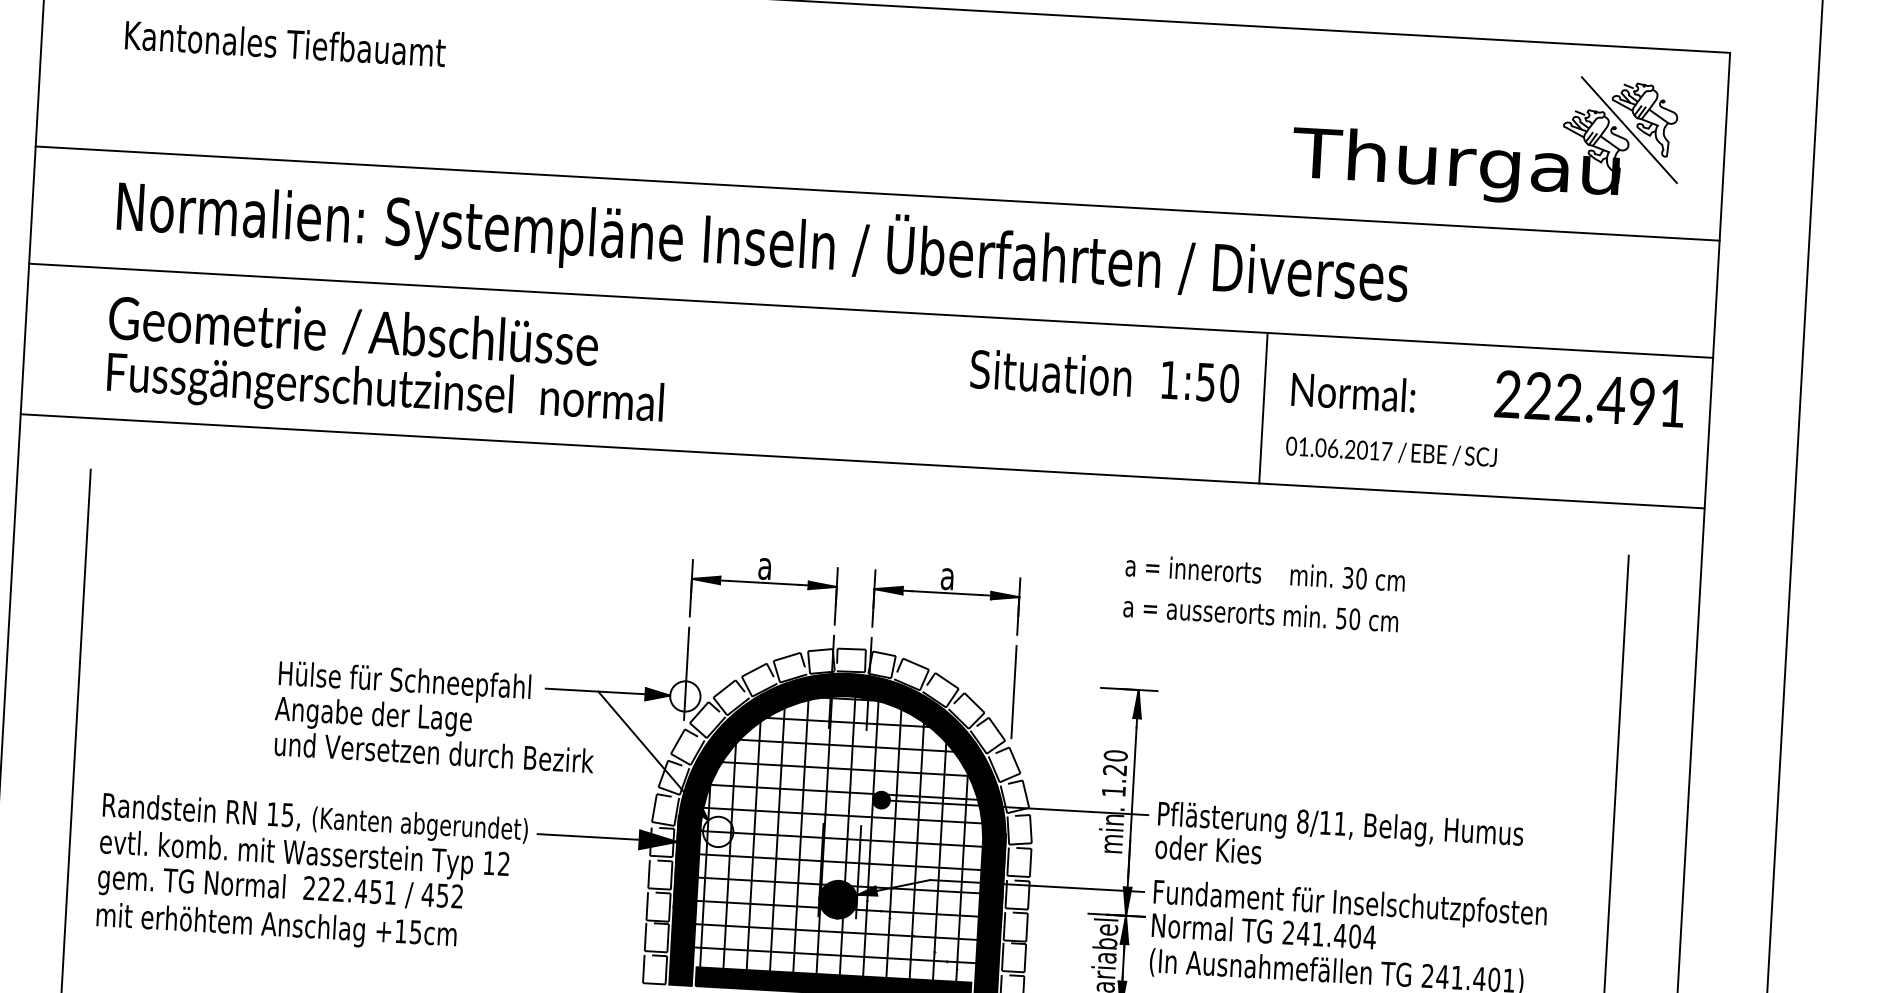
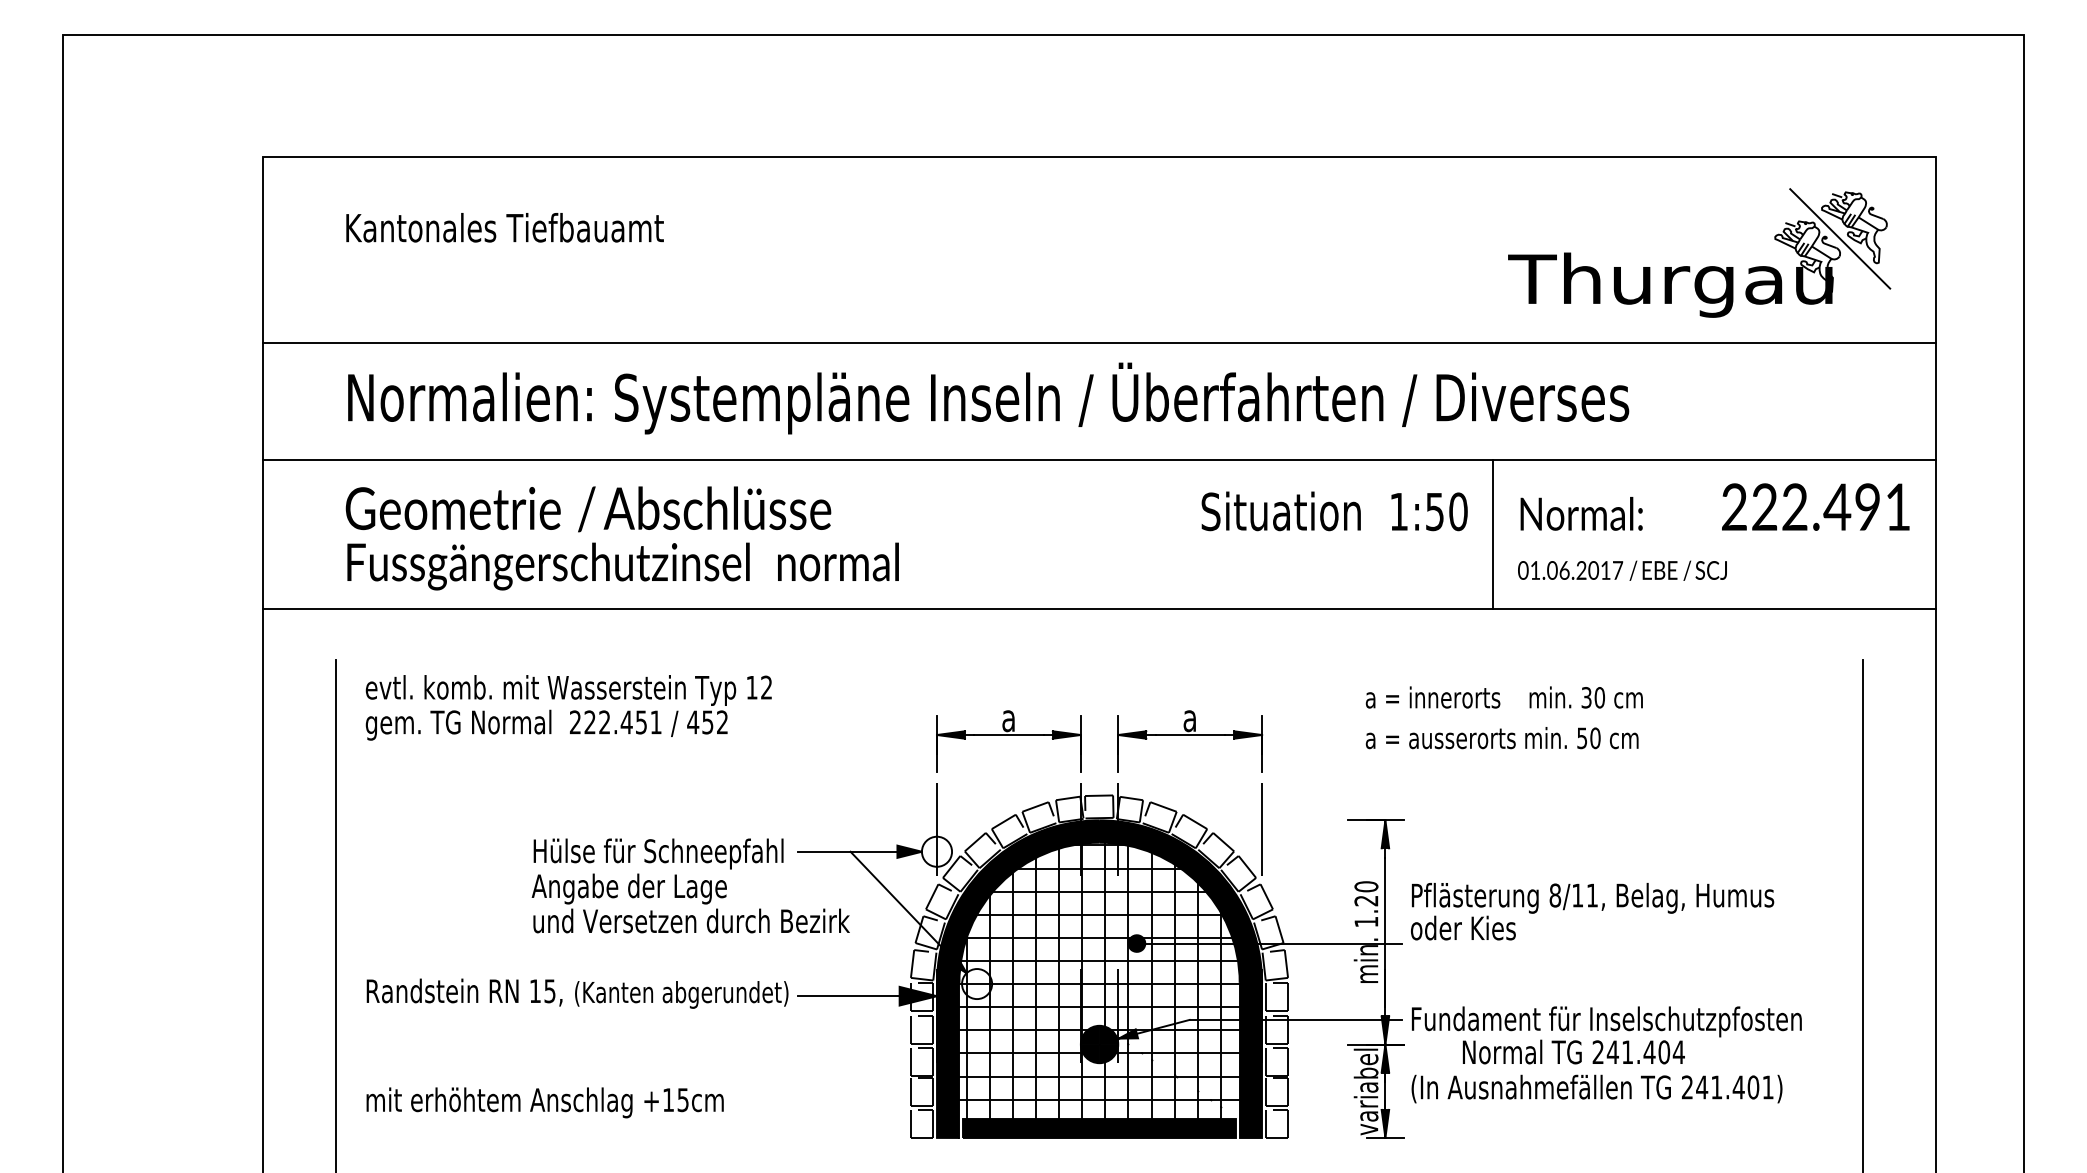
text: (1339, 839) -> (1592, 911), moved
text: (303, 872) -> (568, 707), moved
text: (1263, 930) -> (1573, 1051), moved

